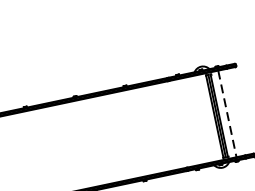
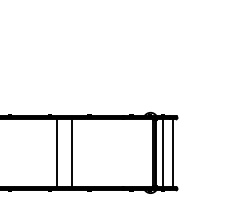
line: (240, 110) -> (173, 152), added
line: (226, 114) -> (162, 153), dashed -> solid
line: (112, 137) -> (71, 152), added
line: (93, 141) -> (56, 152), added

